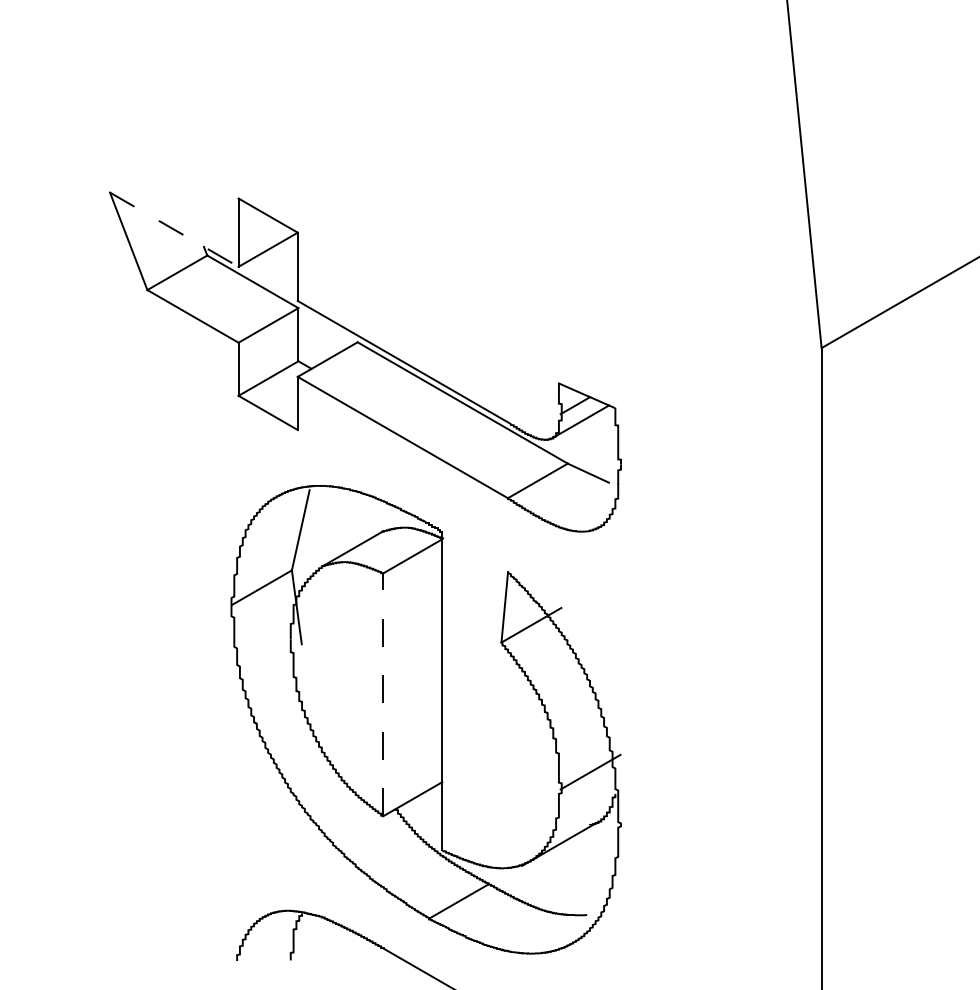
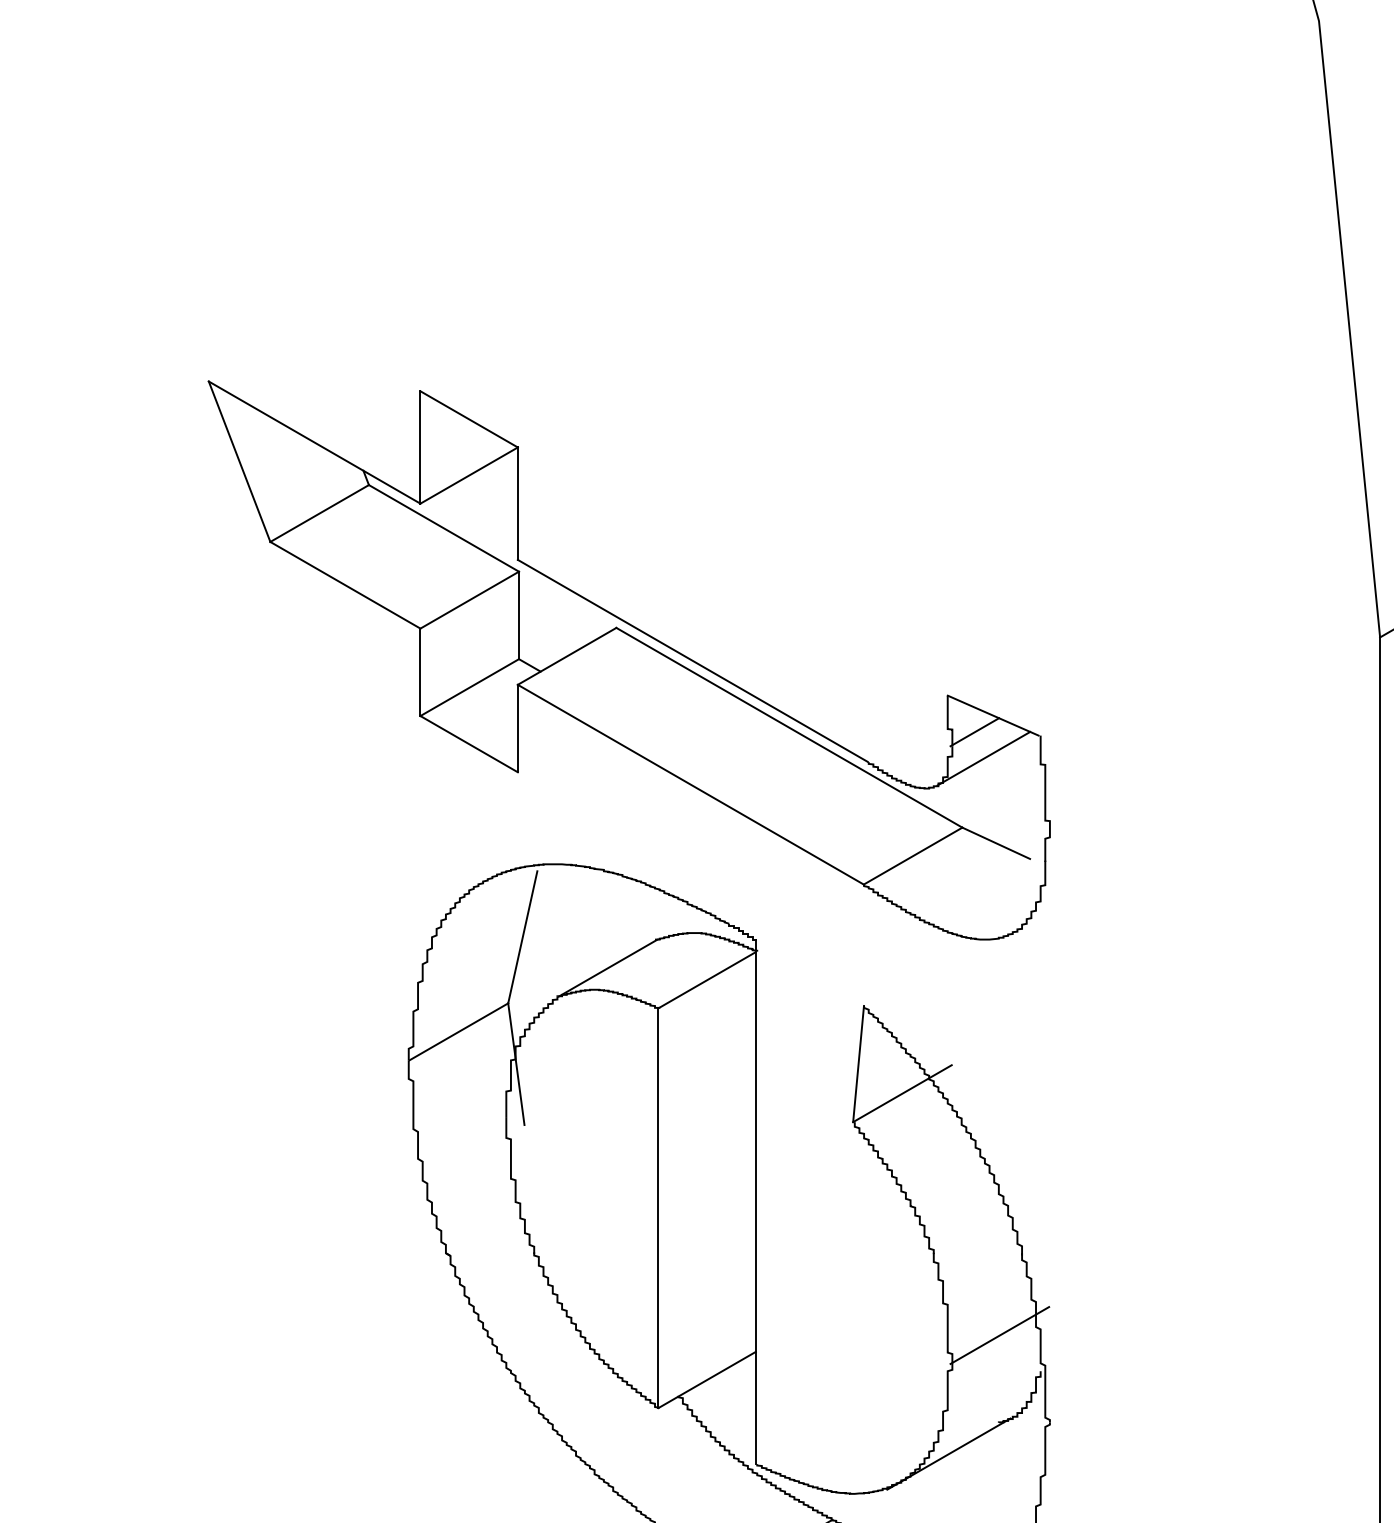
line: (174, 229) -> (314, 442), dashed -> solid
line: (383, 694) -> (658, 1207), dashed -> solid

